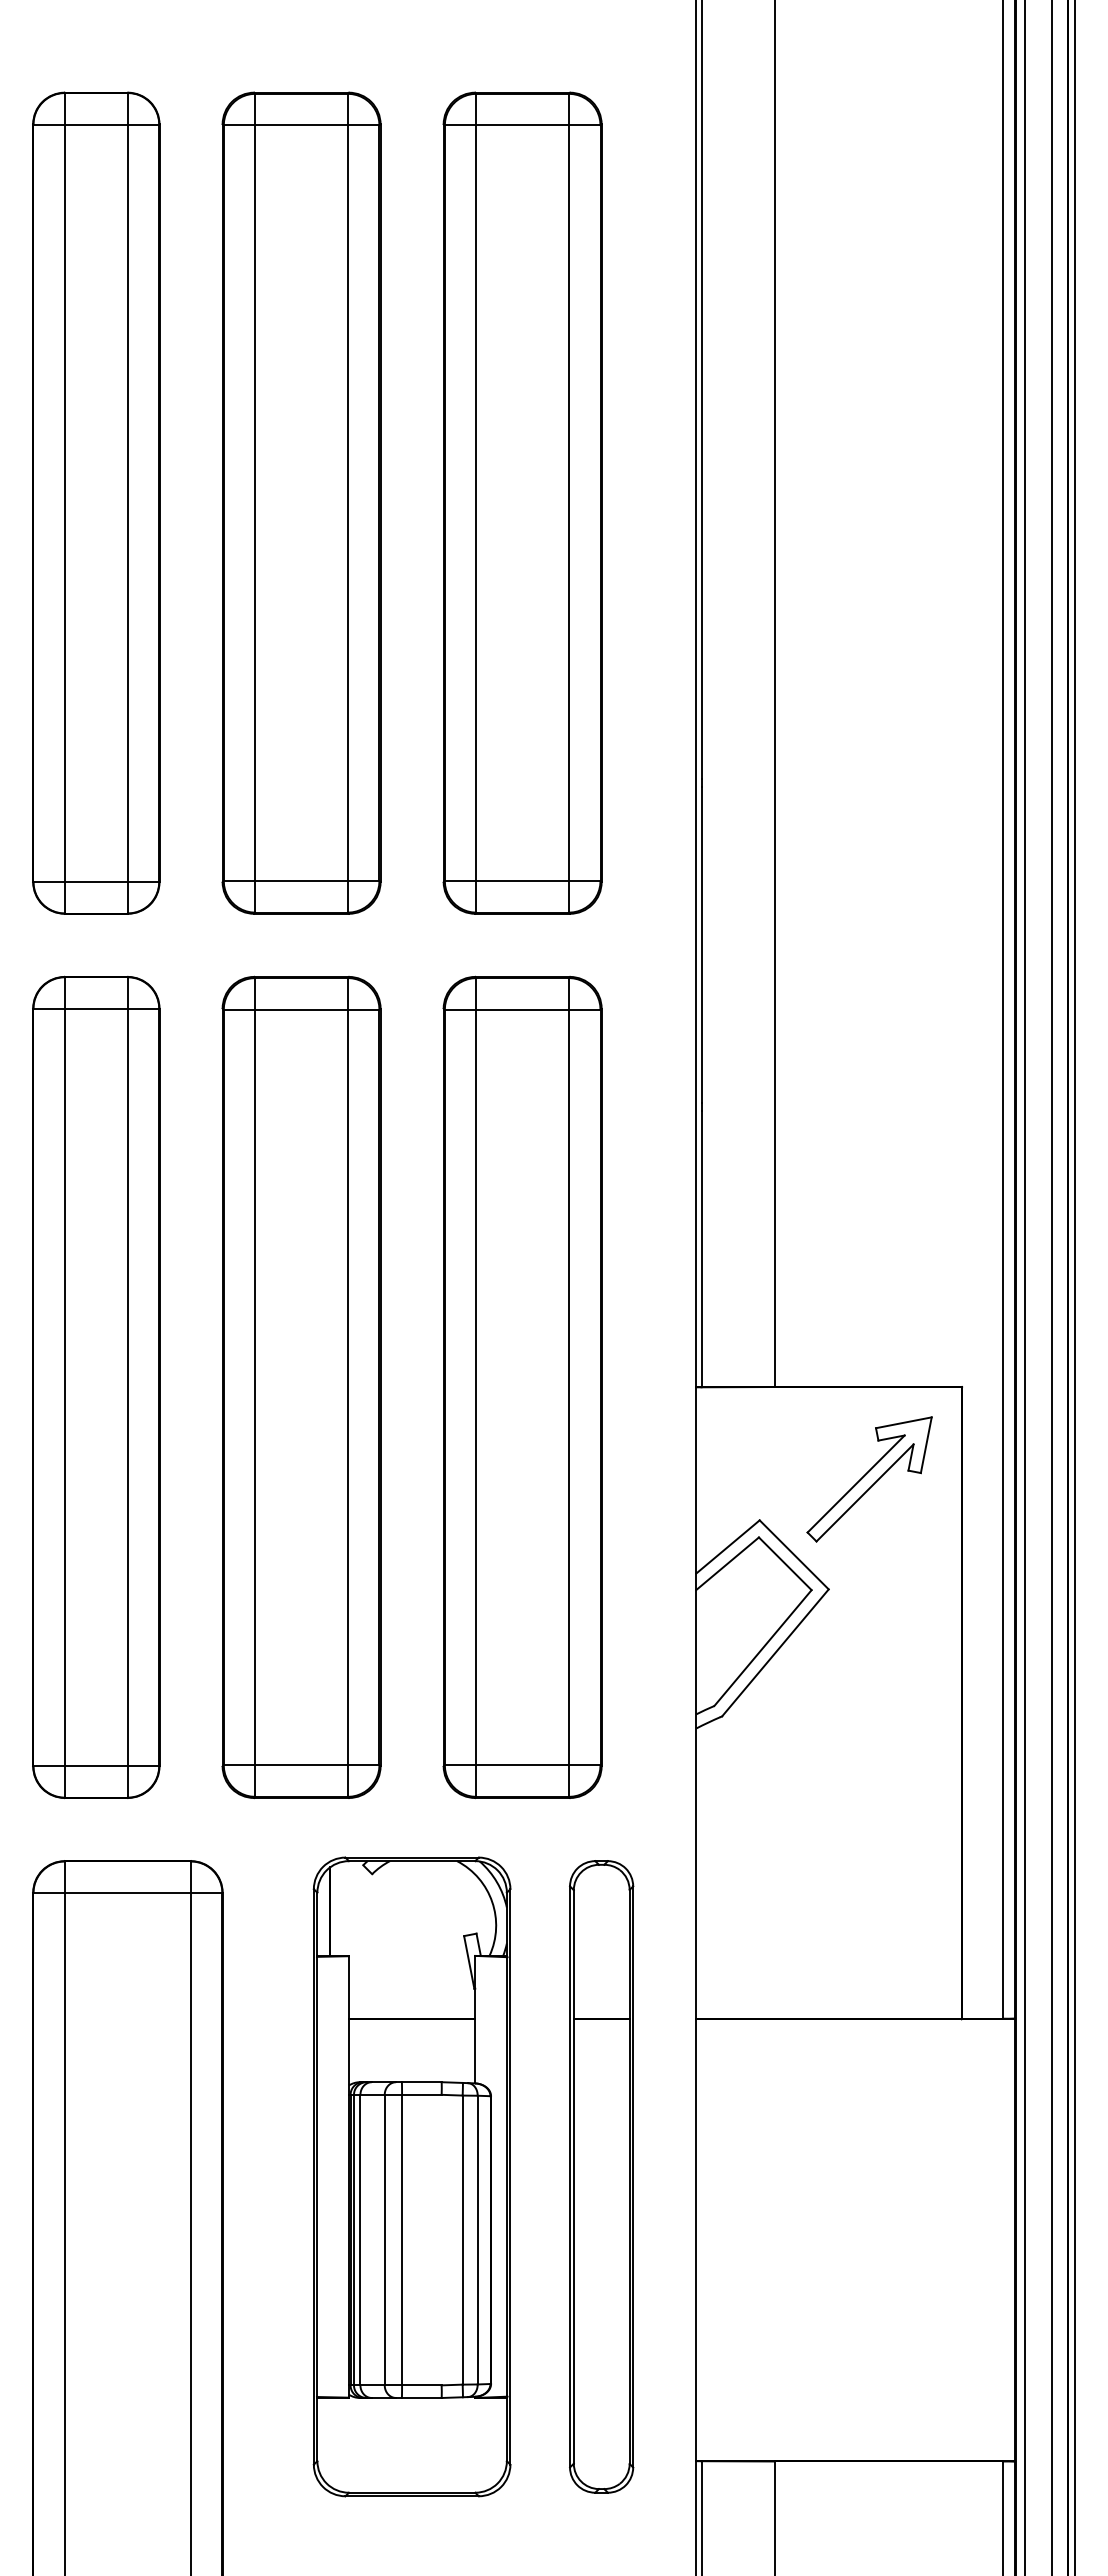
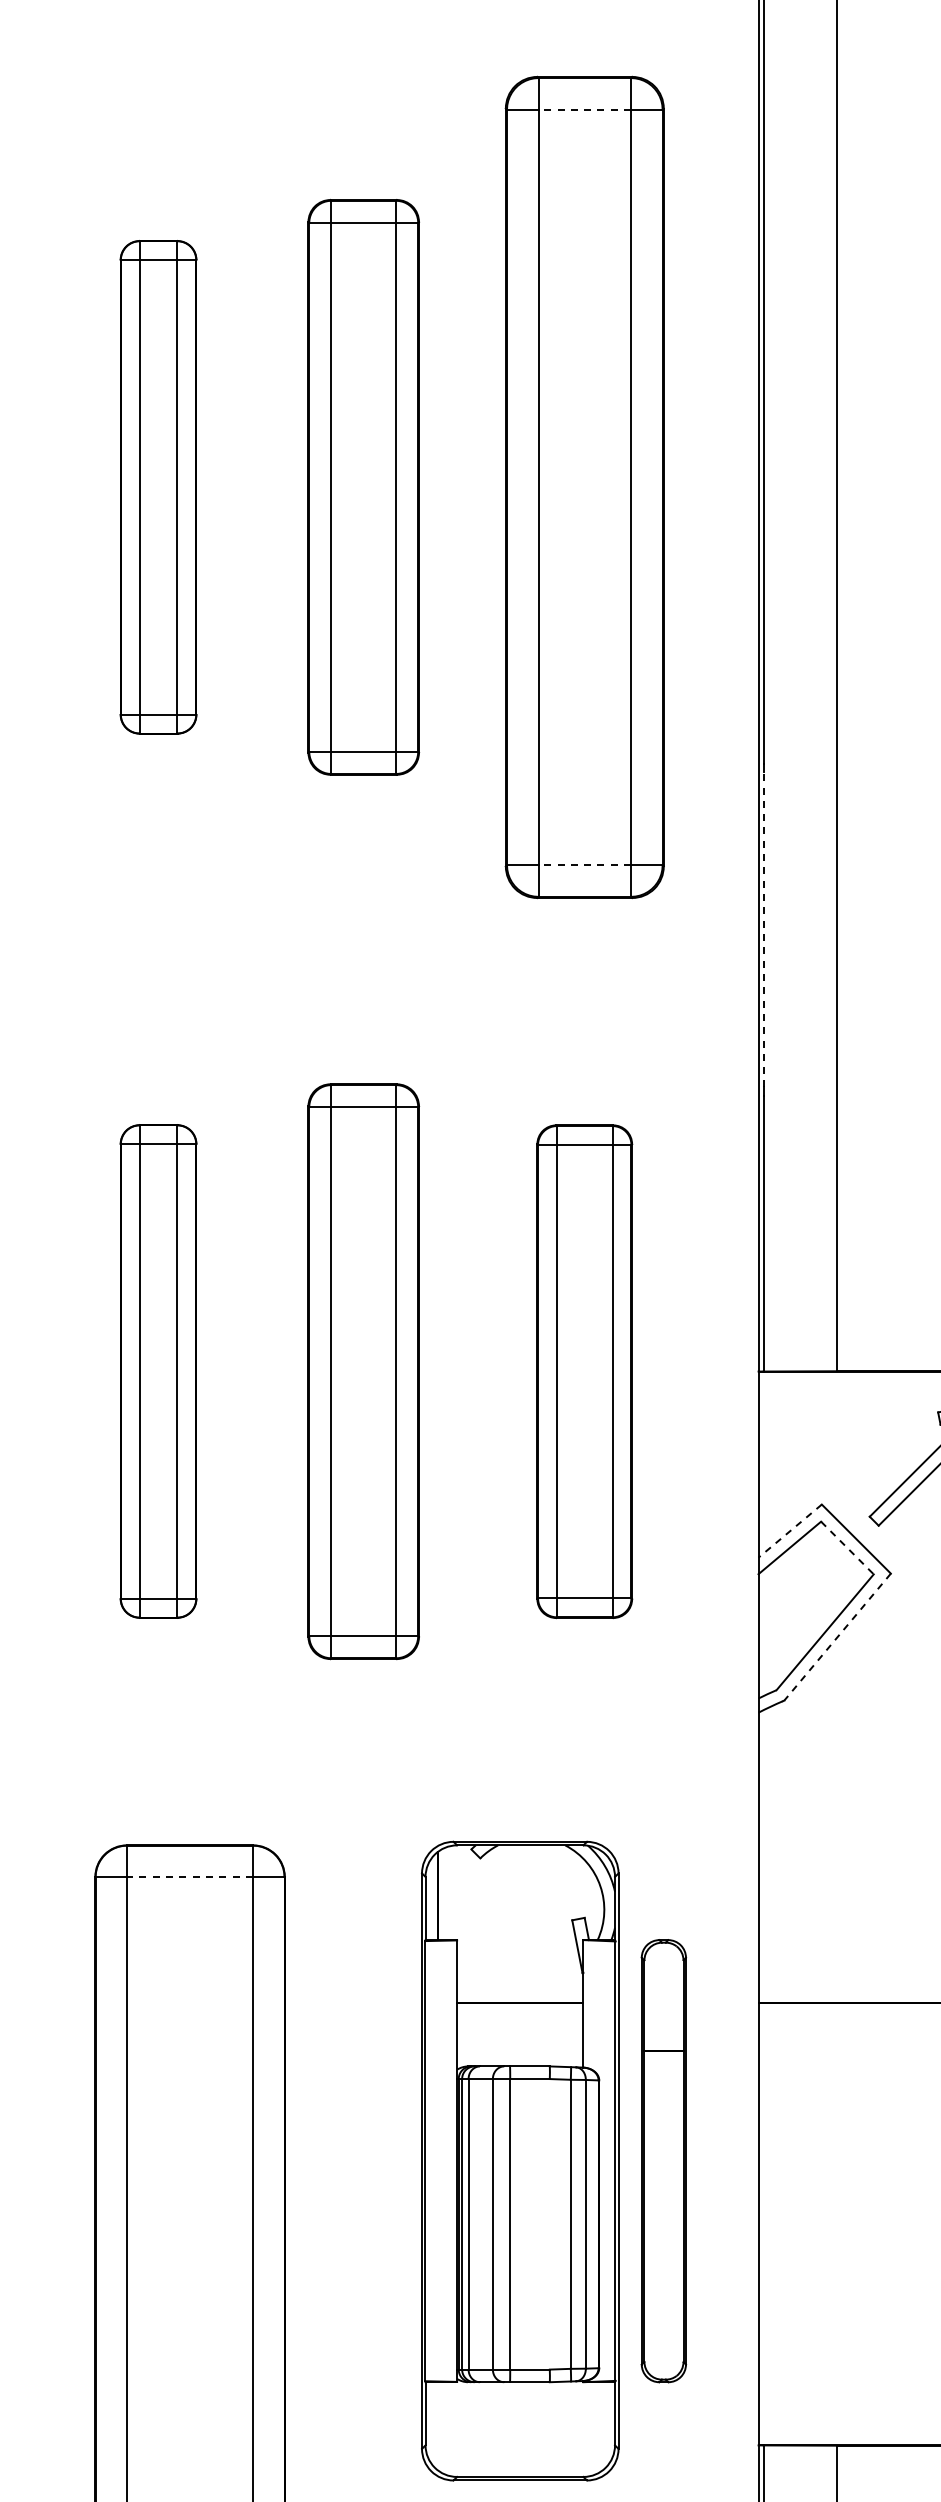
line: (522, 125) -> (584, 109), solid -> dashed
part: (96, 502) -> (158, 486), size x0.6
part: (301, 502) -> (363, 486), size x0.7
line: (522, 881) -> (584, 865), solid -> dashed
line: (701, 945) -> (763, 929), solid -> dashed
part: (96, 1386) -> (158, 1370), size x0.6
part: (301, 1387) -> (363, 1371), size x0.7
part: (522, 1387) -> (584, 1371), size x0.6
line: (727, 1547) -> (789, 1531), solid -> dashed
line: (785, 1564) -> (847, 1548), solid -> dashed
line: (775, 1652) -> (837, 1636), solid -> dashed
line: (127, 1893) -> (189, 1877), solid -> dashed
part: (411, 2176) -> (519, 2160), moved
part: (601, 2176) -> (663, 2160), size x0.7

